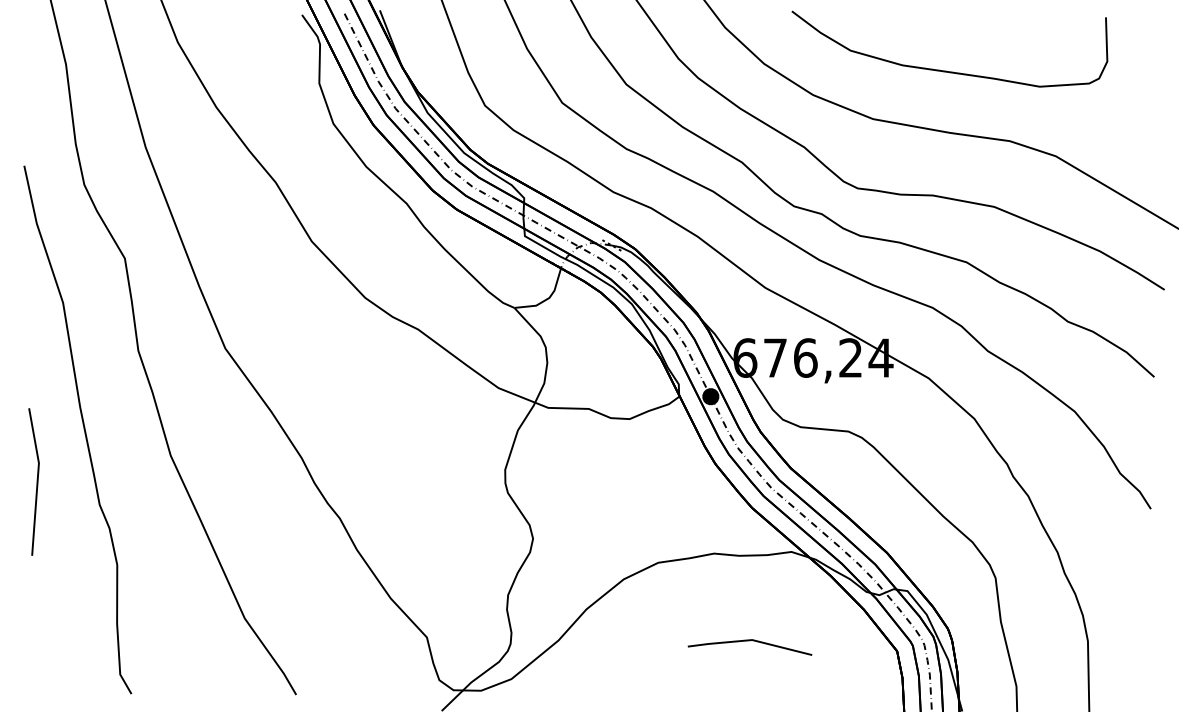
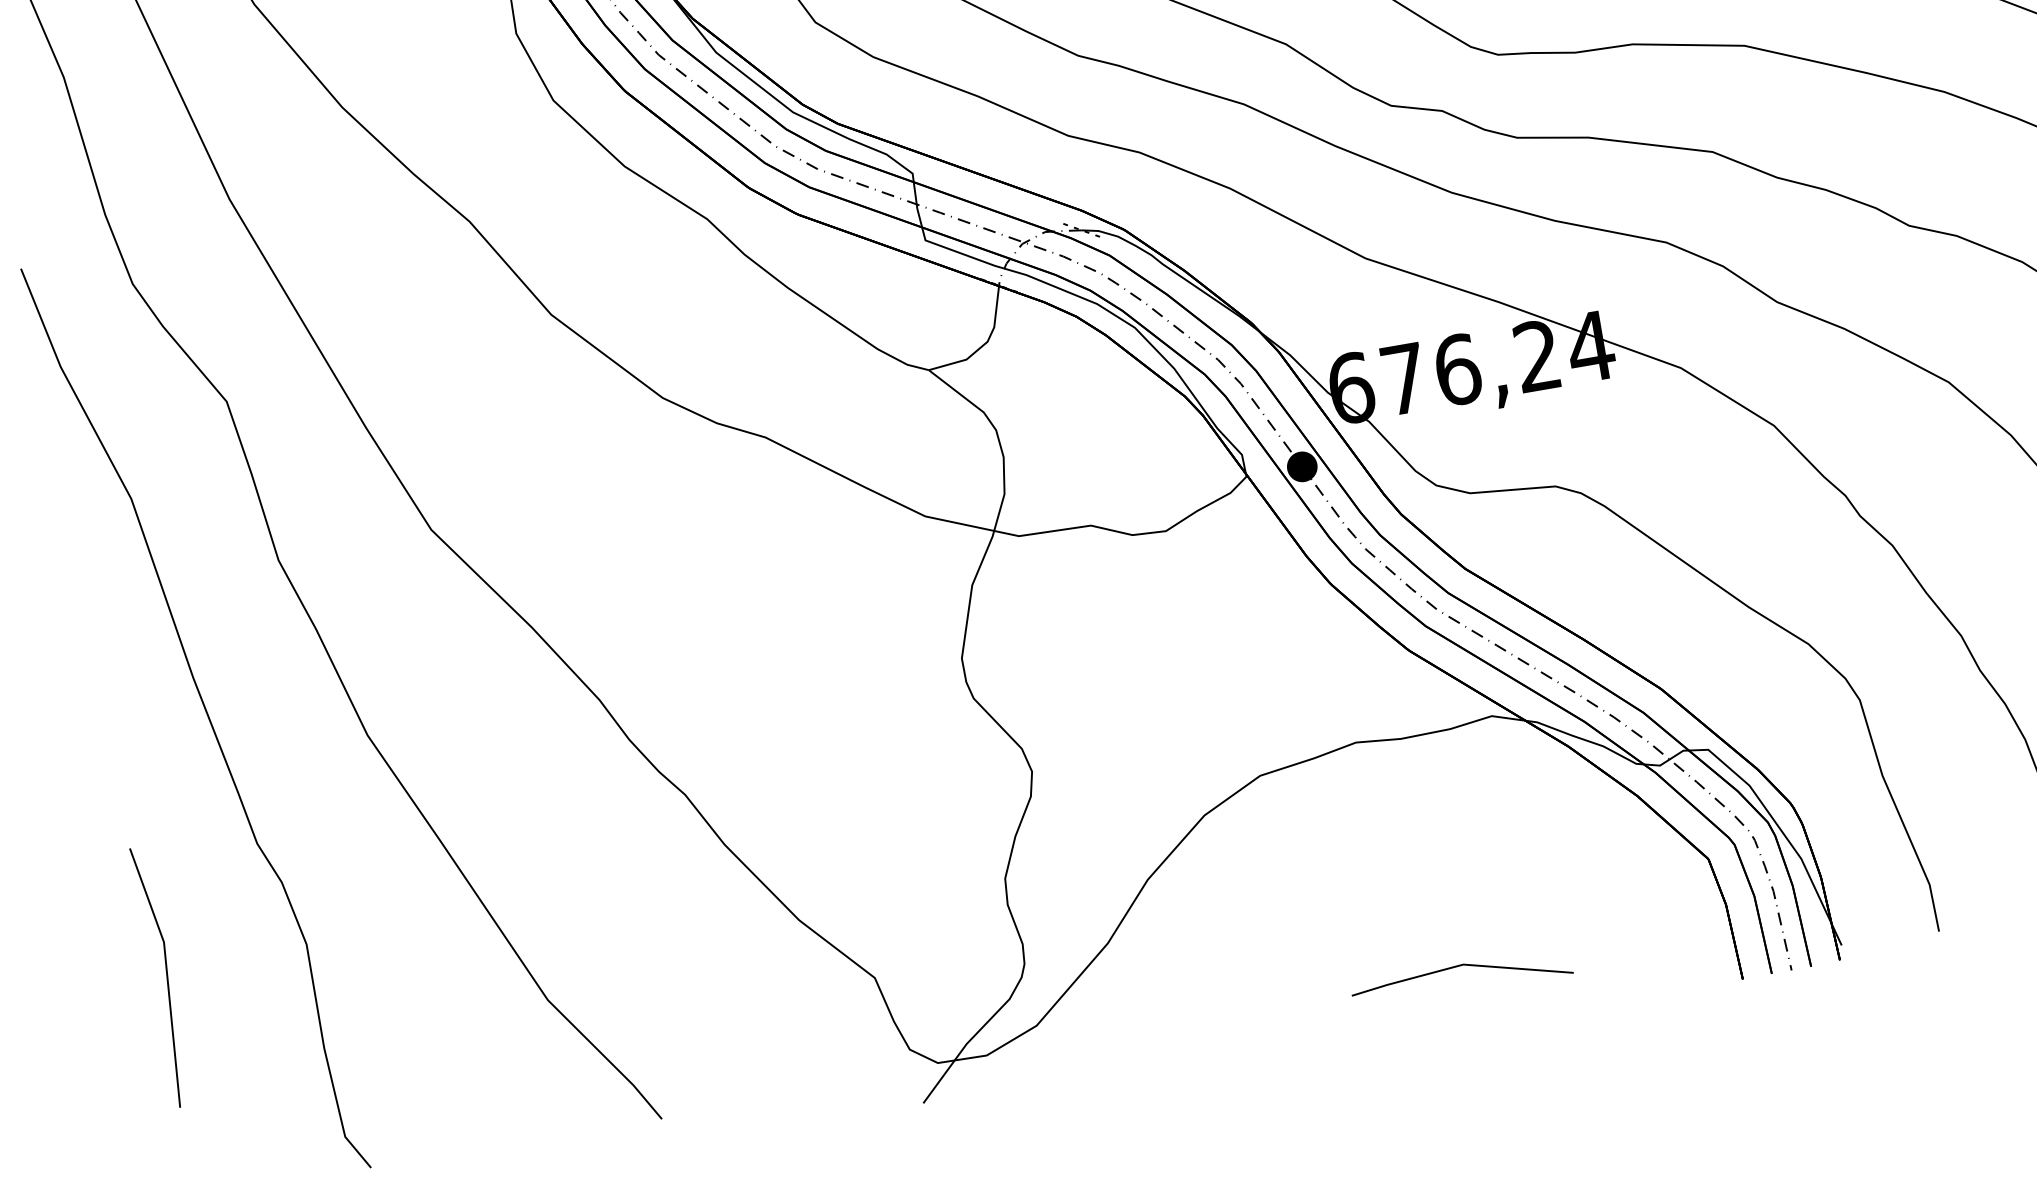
line: (36, 481) -> (165, 975), moved
line: (749, 641) -> (1459, 968), moved

